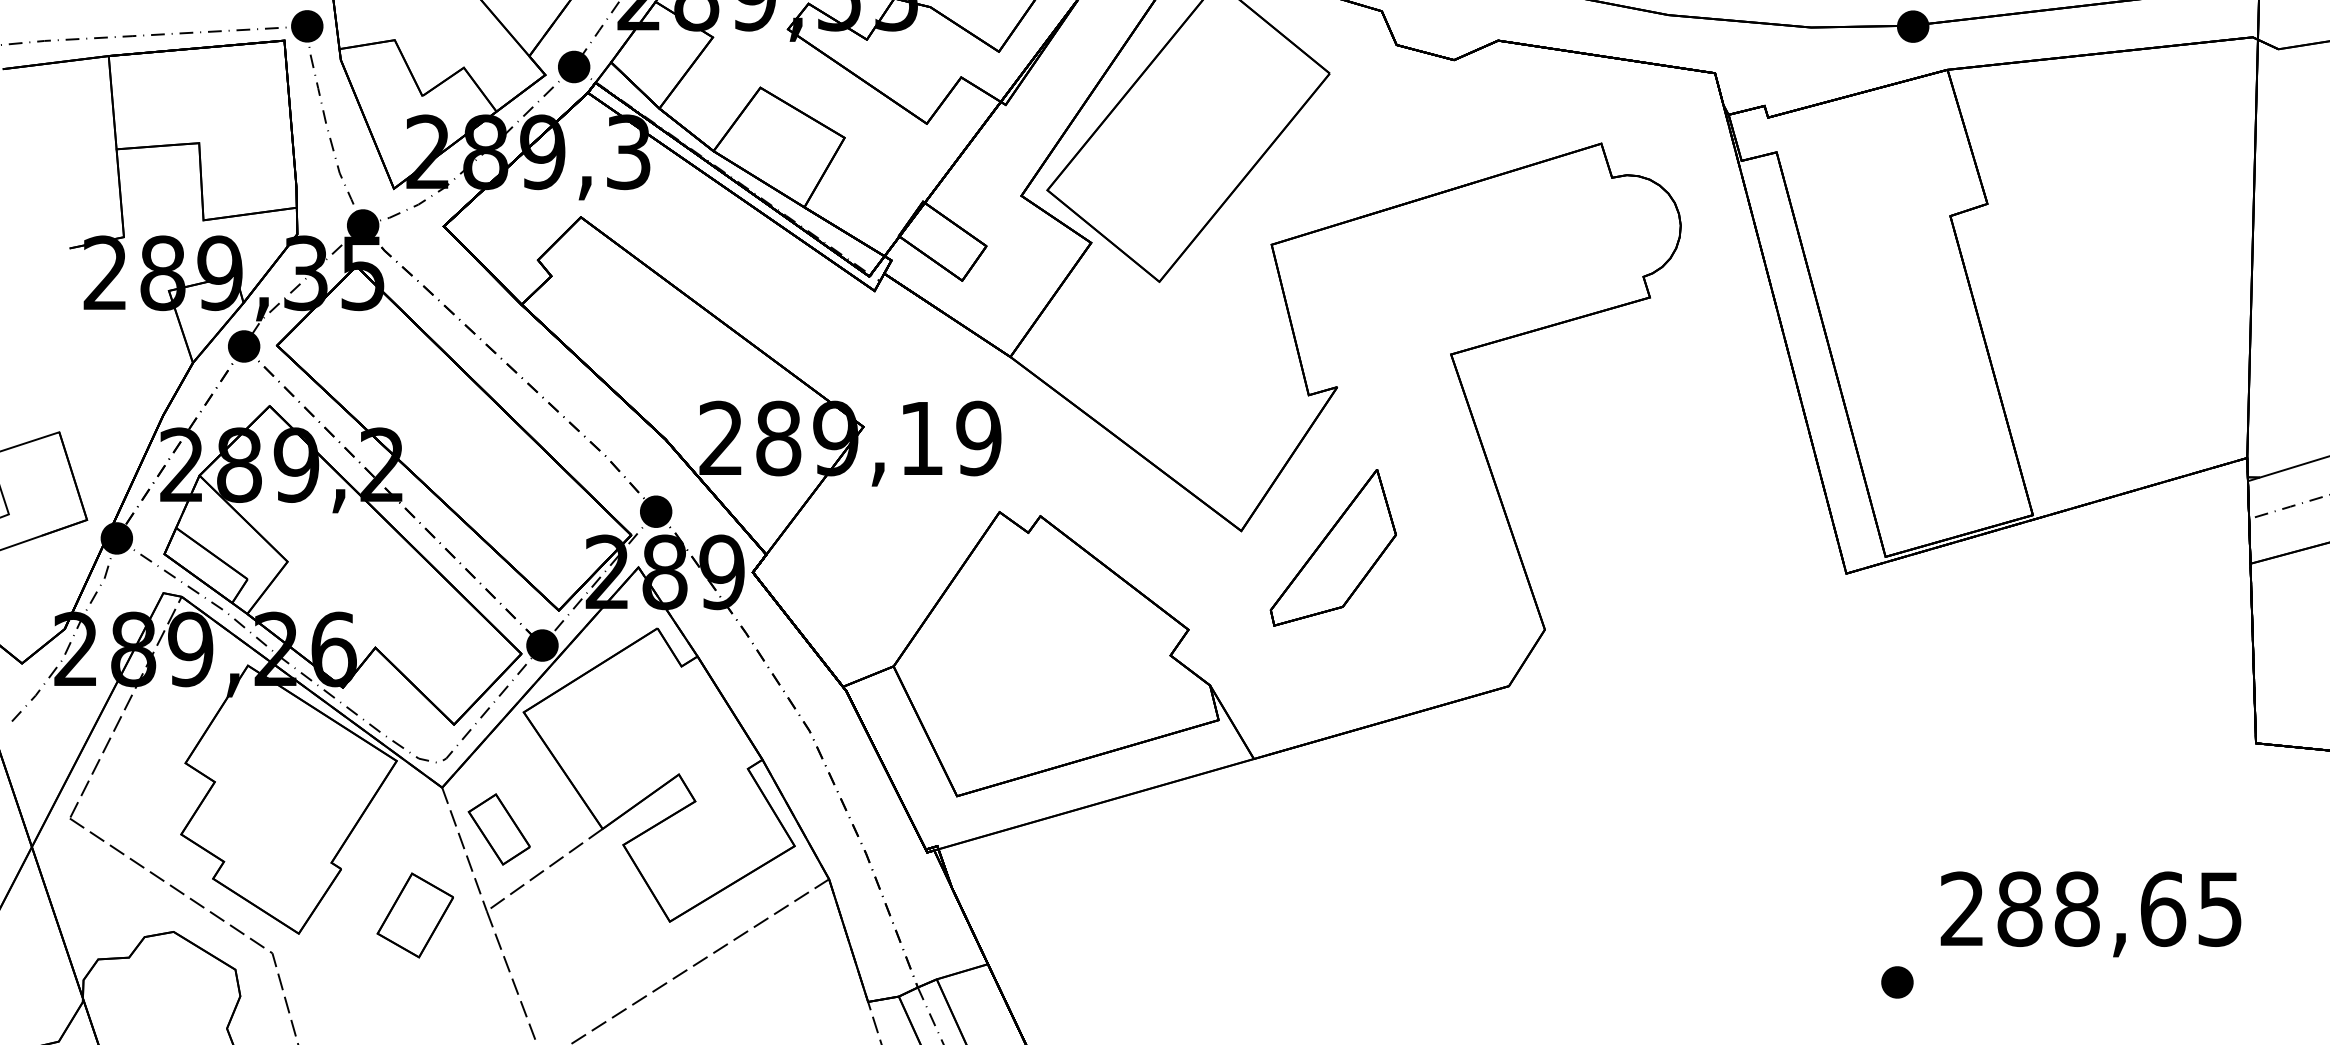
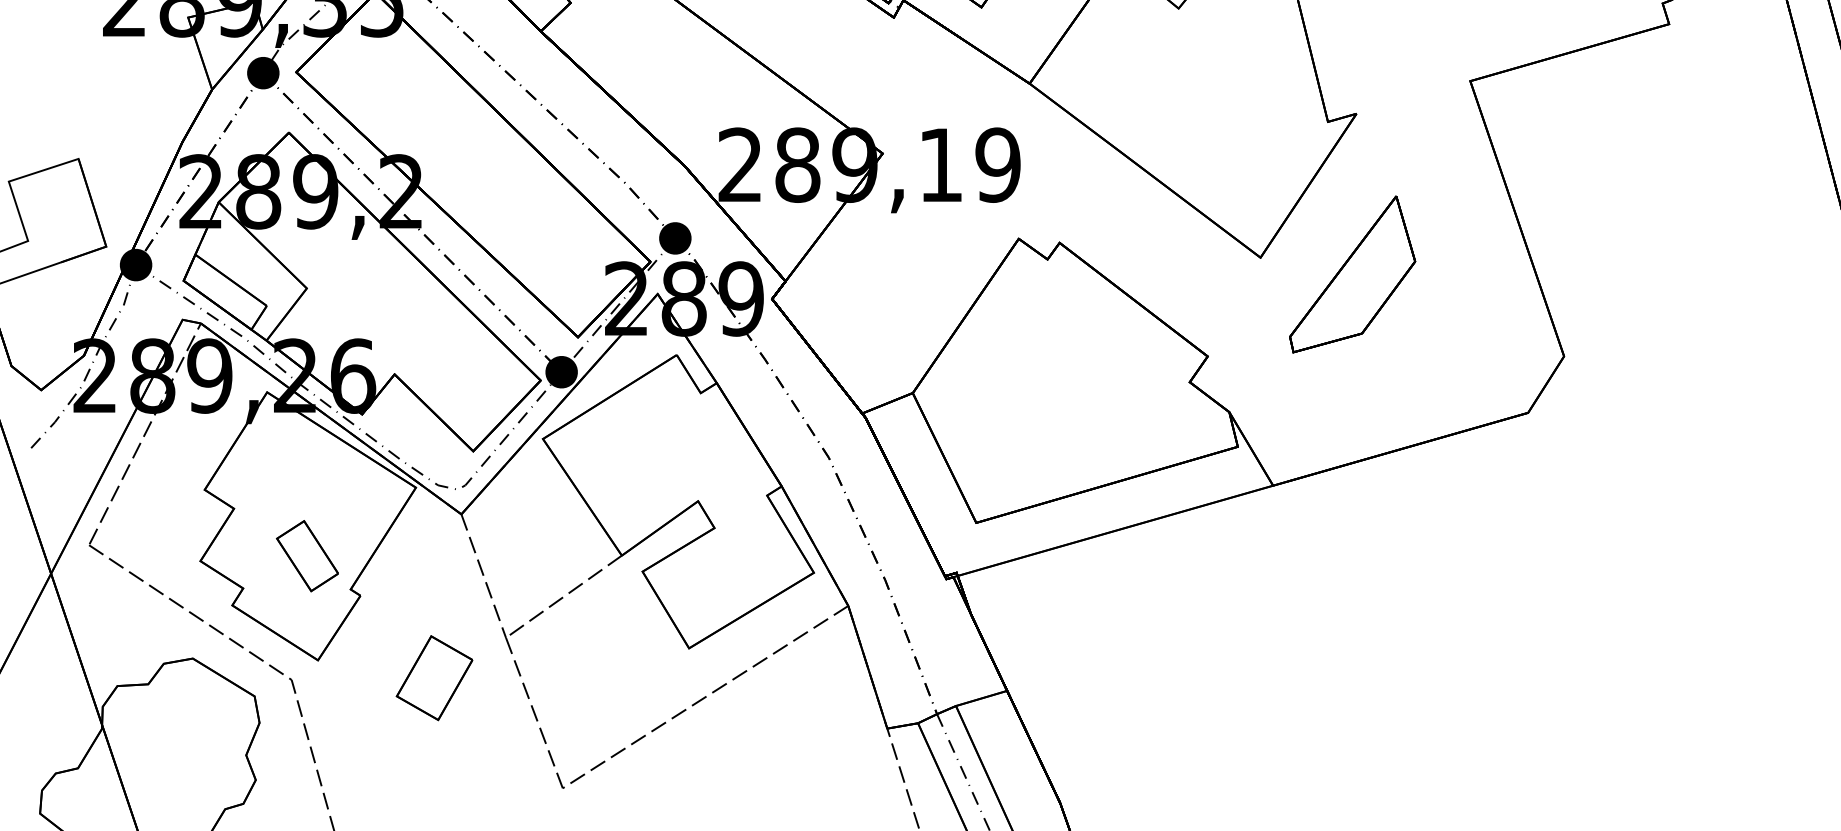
part: (498, 829) -> (306, 556), moved
part: (414, 915) -> (433, 678), moved

